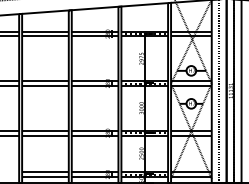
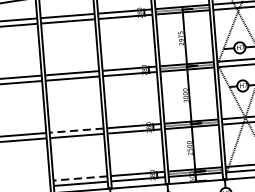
line: (44, 130) -> (75, 130), solid -> dashed
line: (44, 172) -> (79, 178), solid -> dashed

